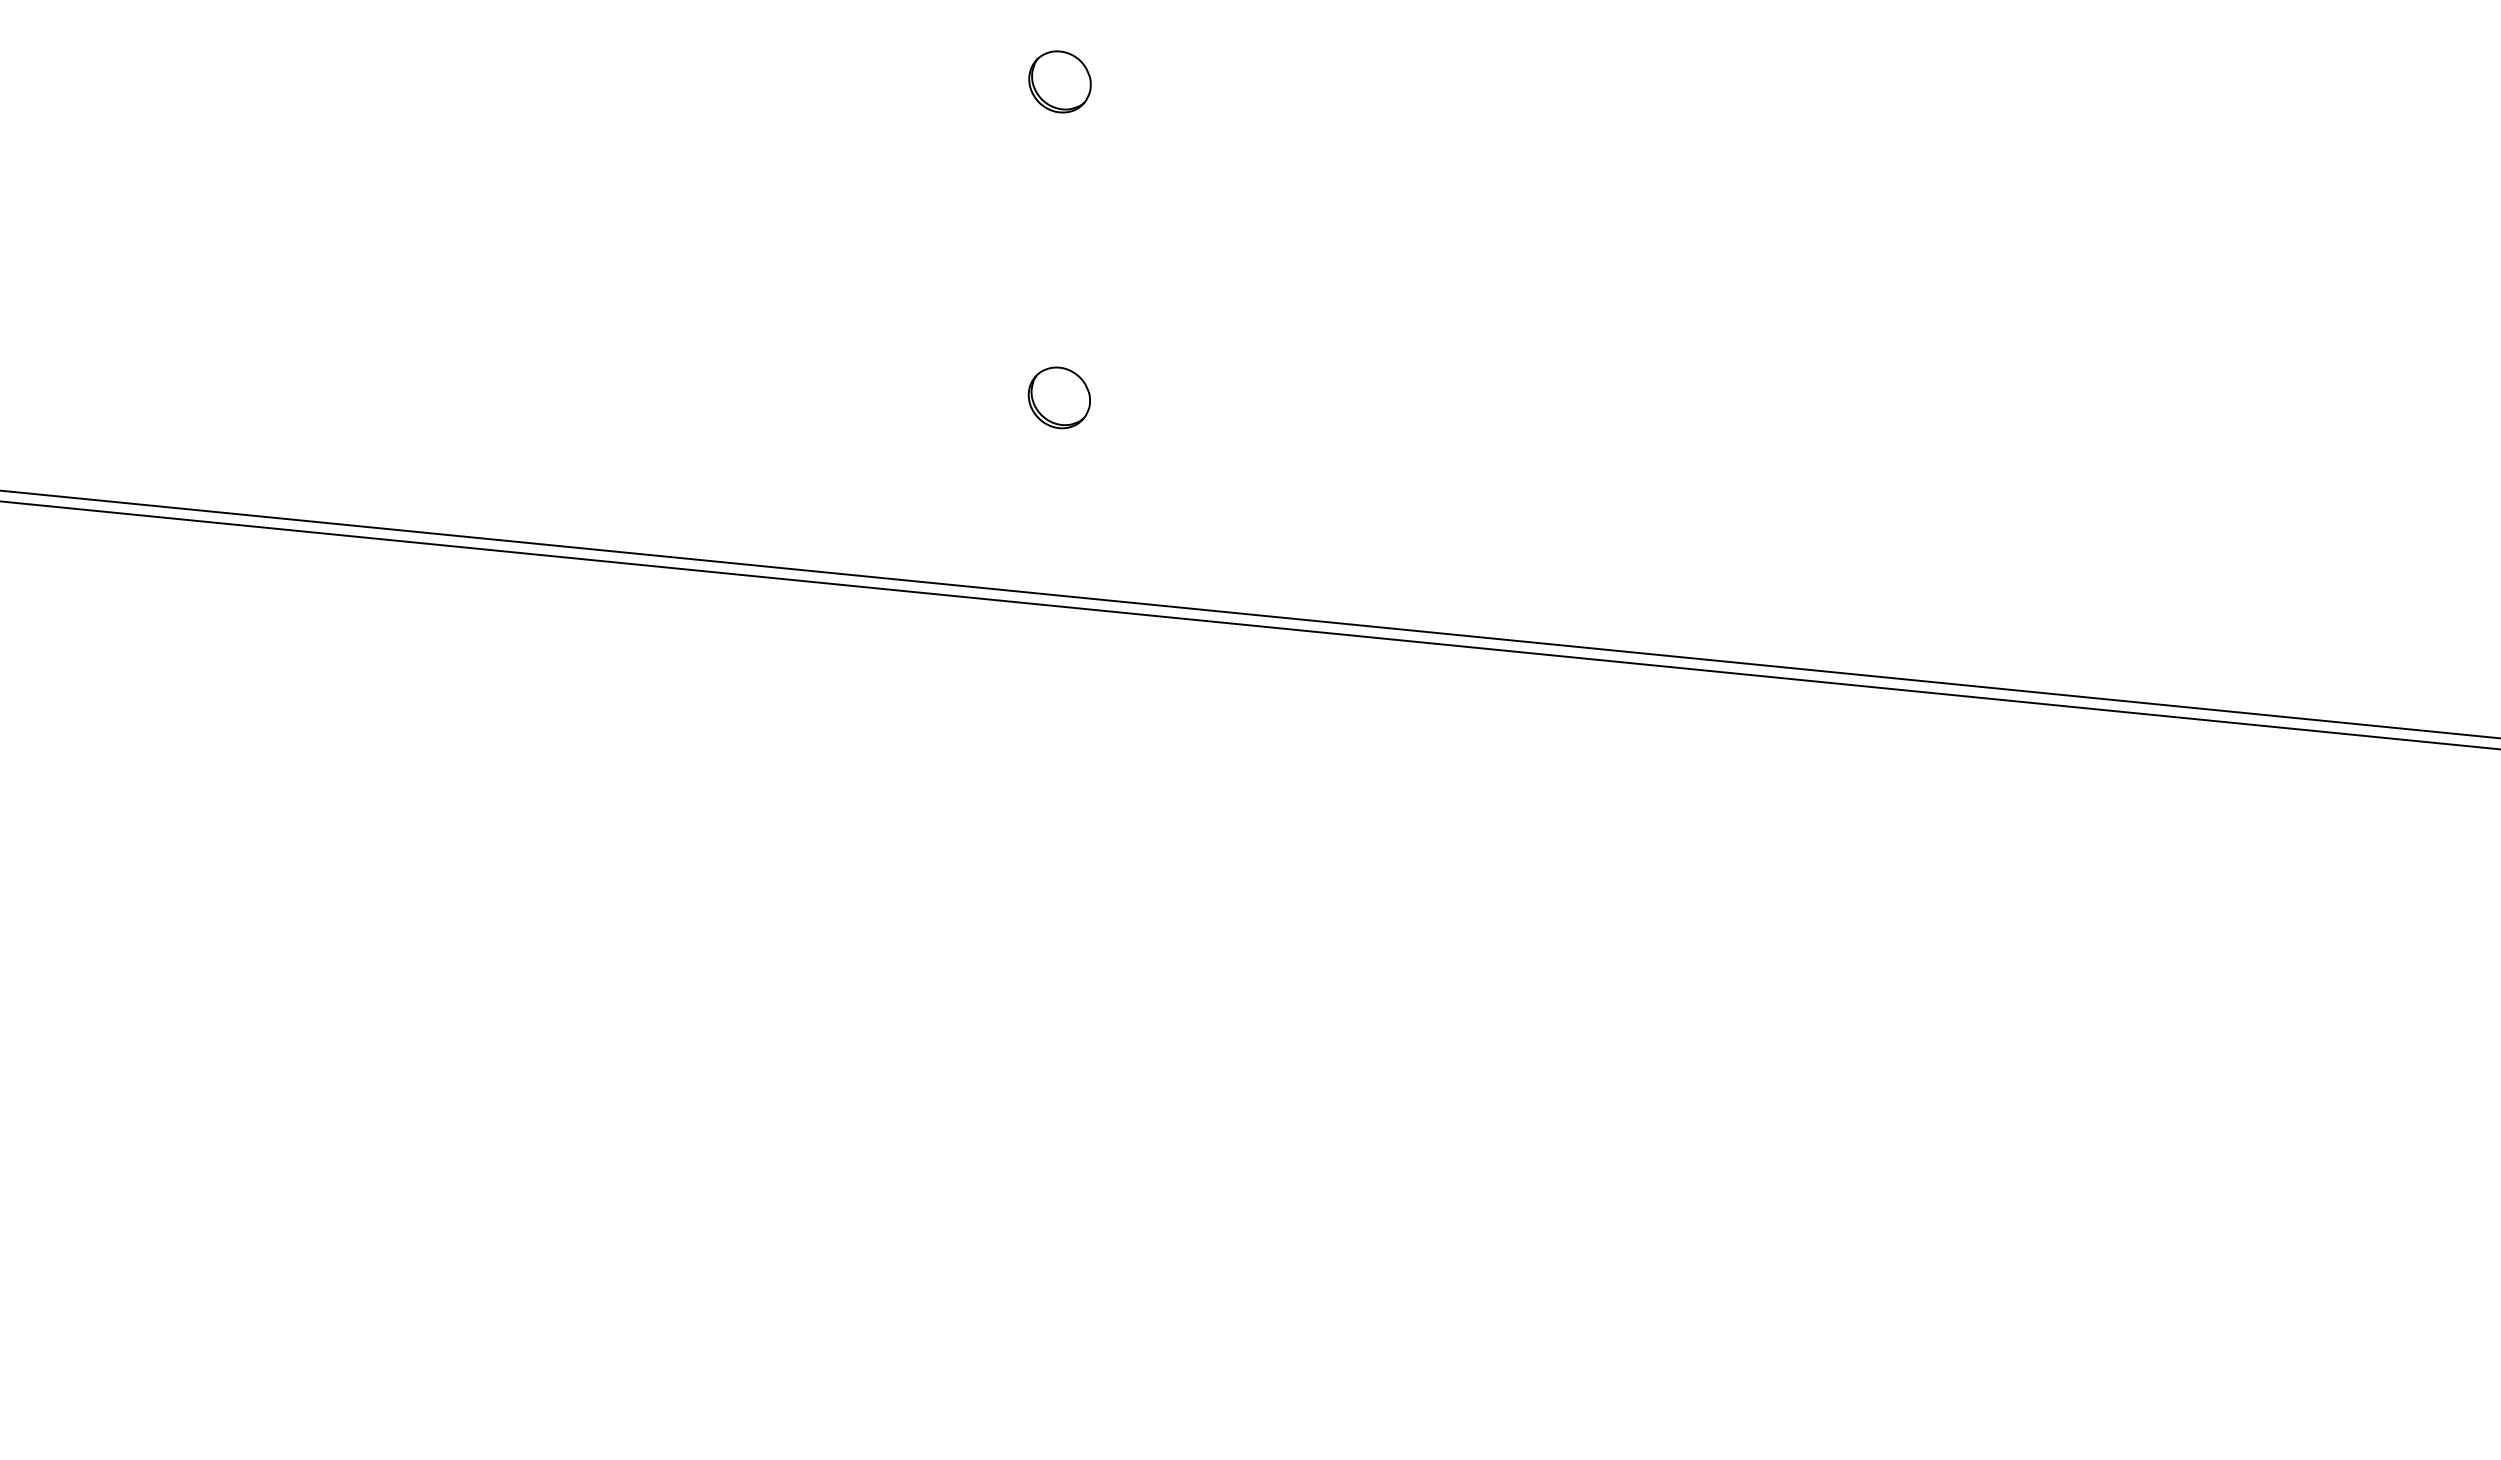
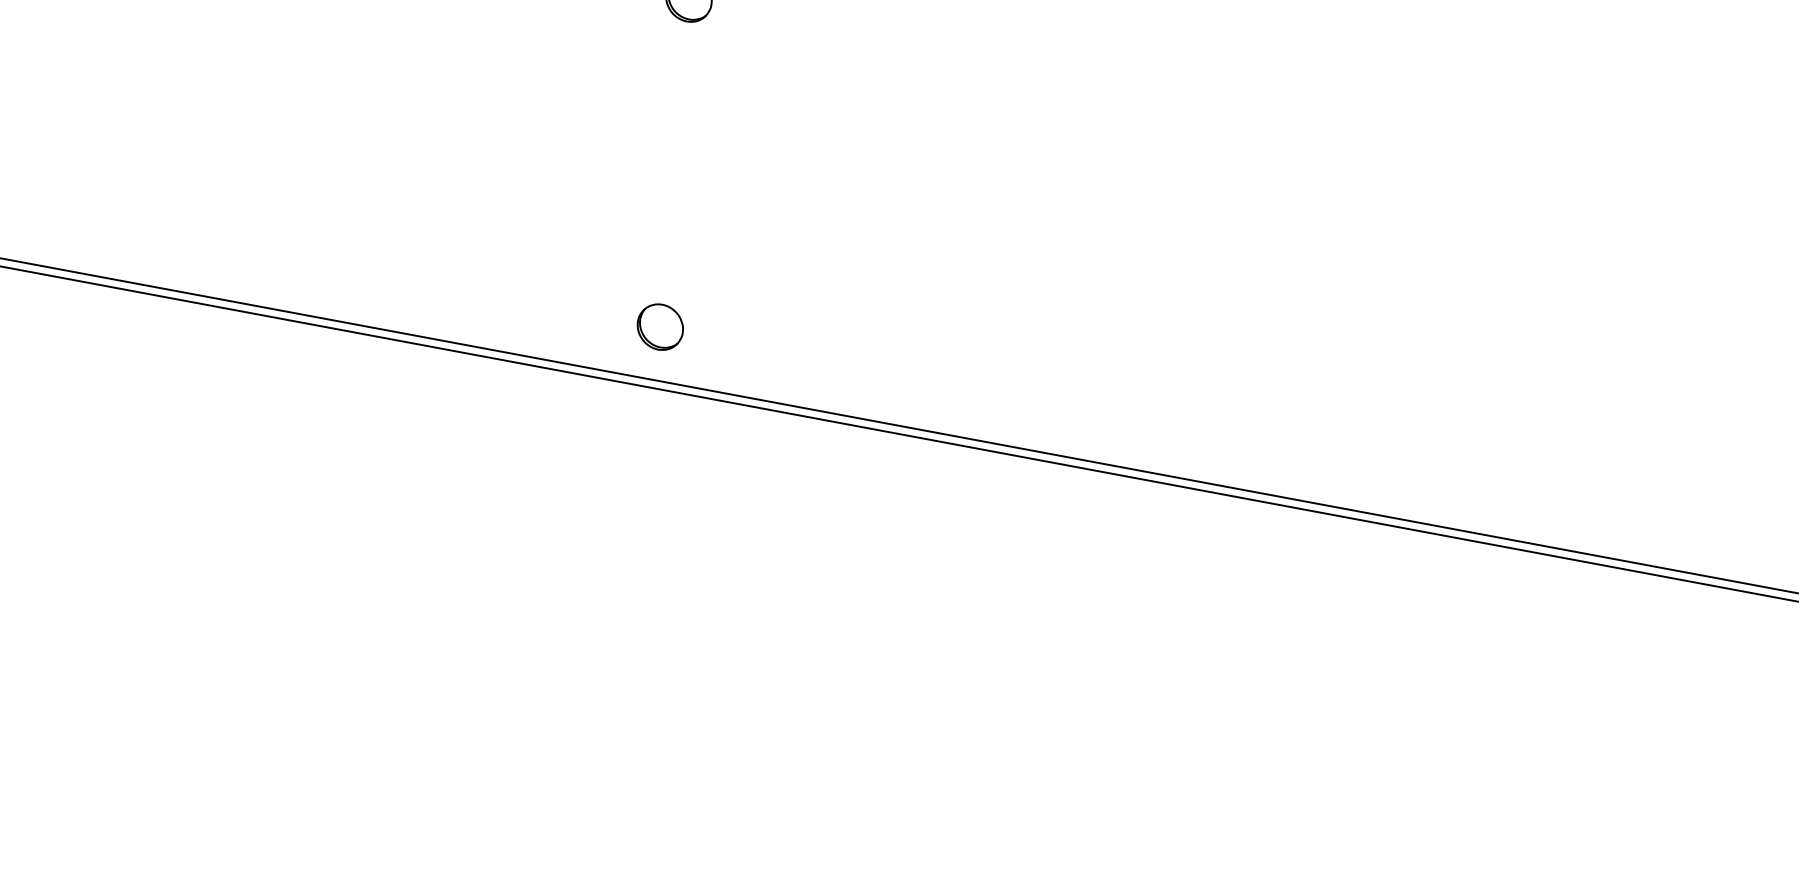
part: (1058, 397) -> (659, 326), moved

